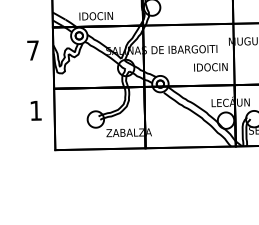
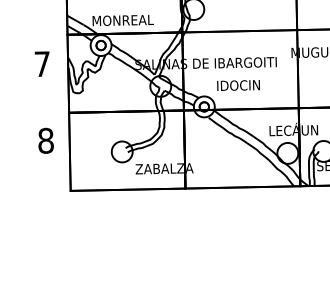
text: (96, 16) -> (122, 20), IDOCIN -> MONREAL
text: (210, 67) -> (238, 85), moved
text: (35, 110) -> (45, 140), 1 -> 8

